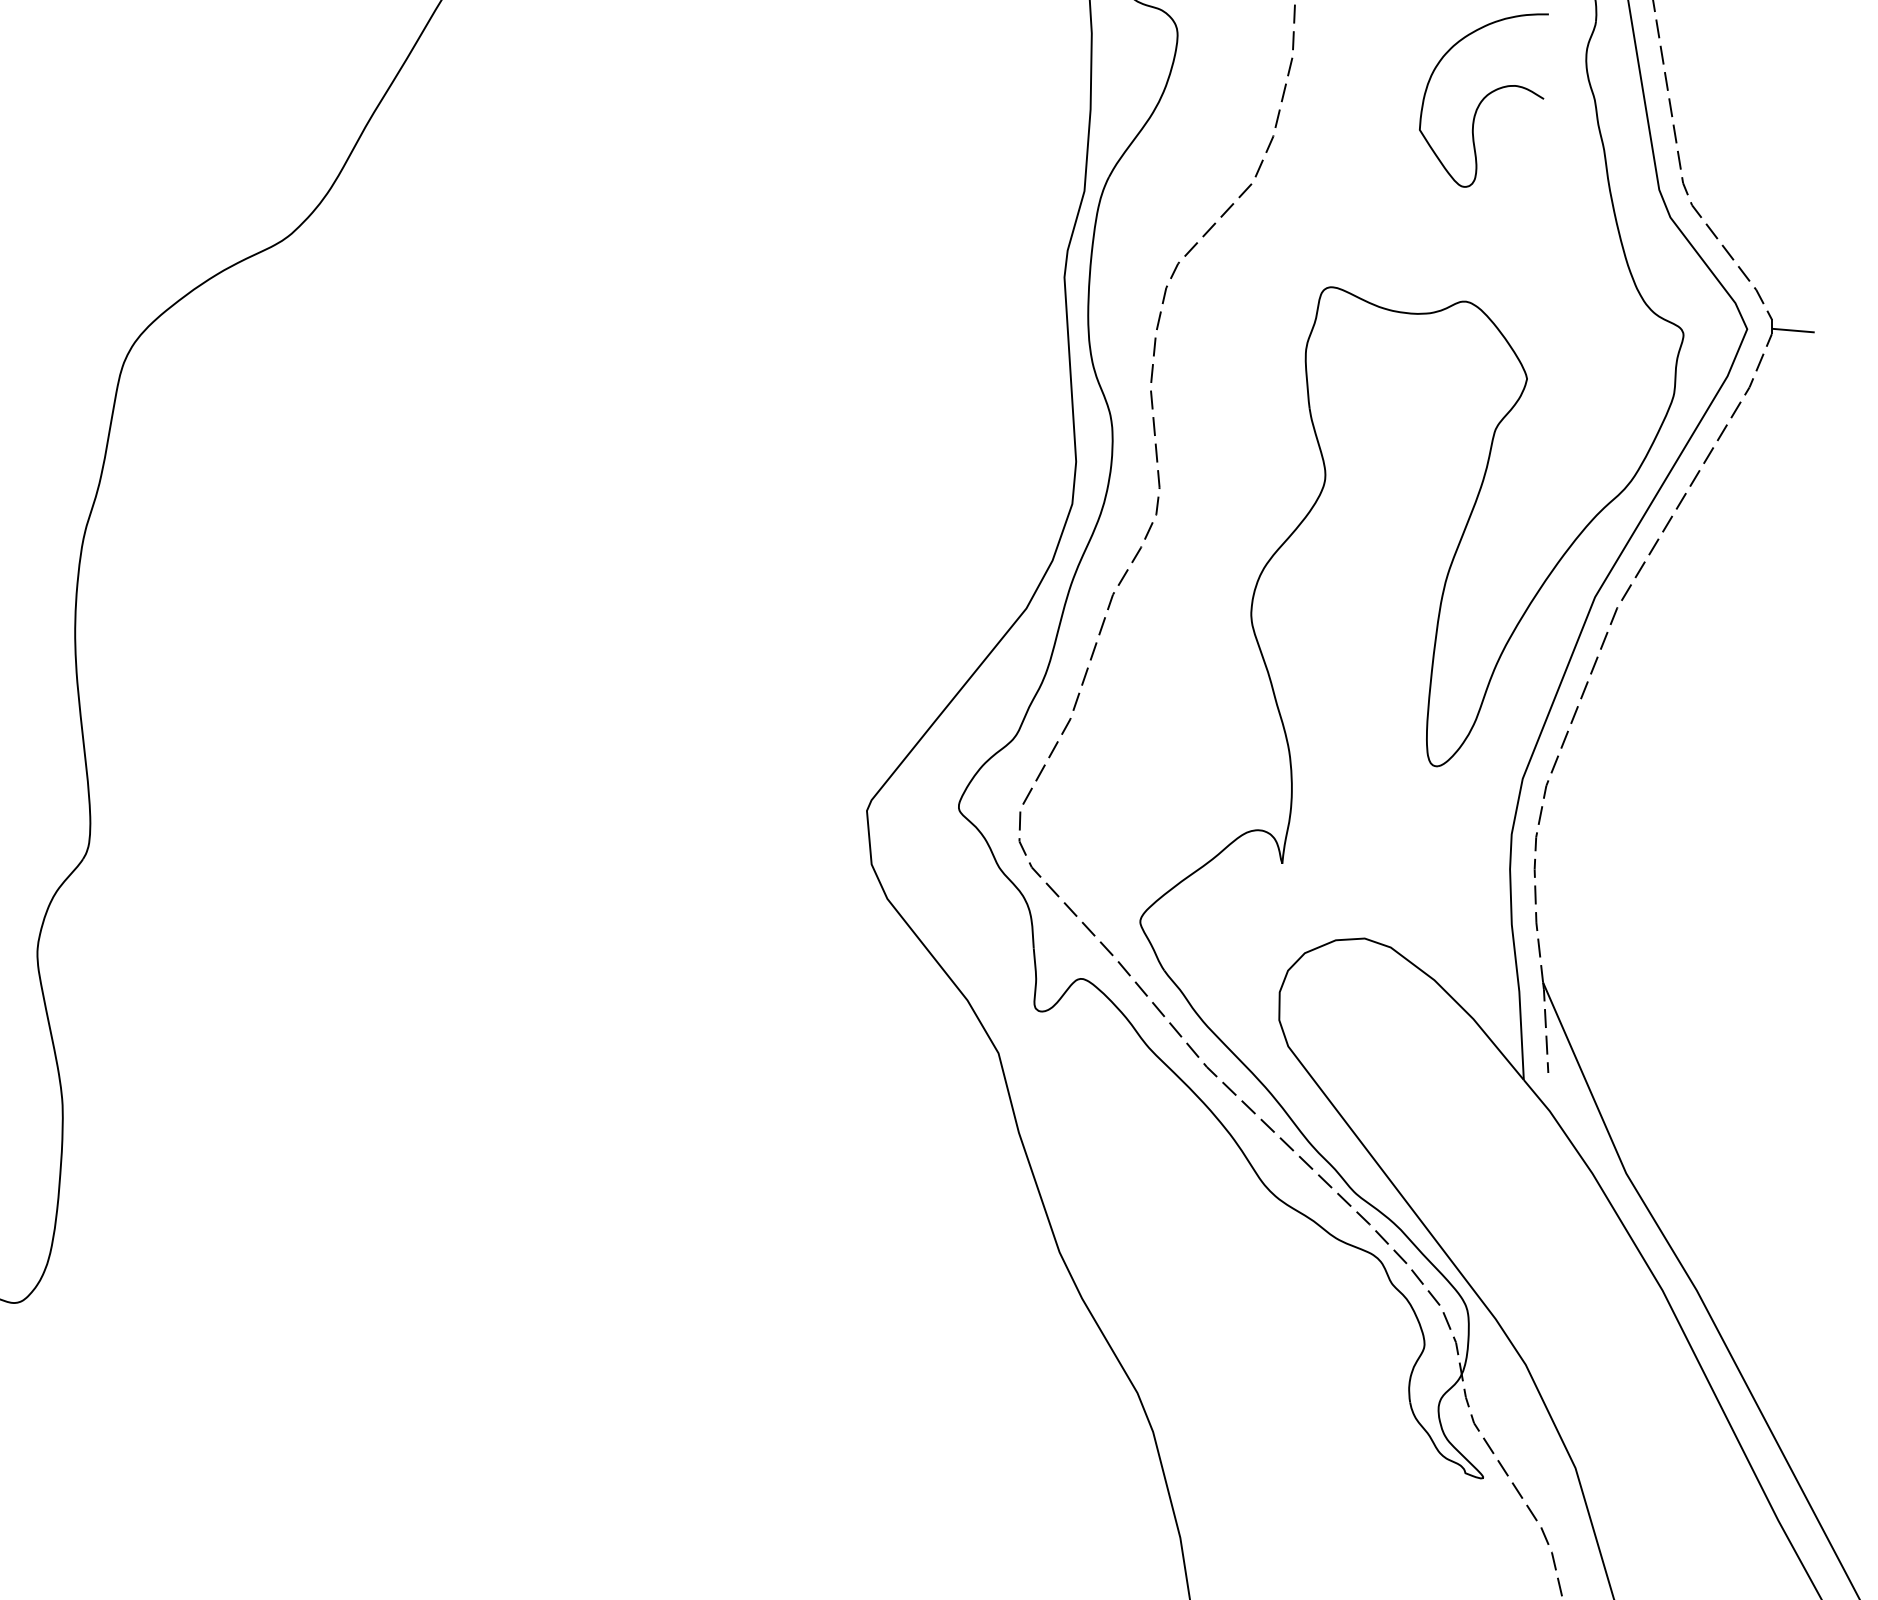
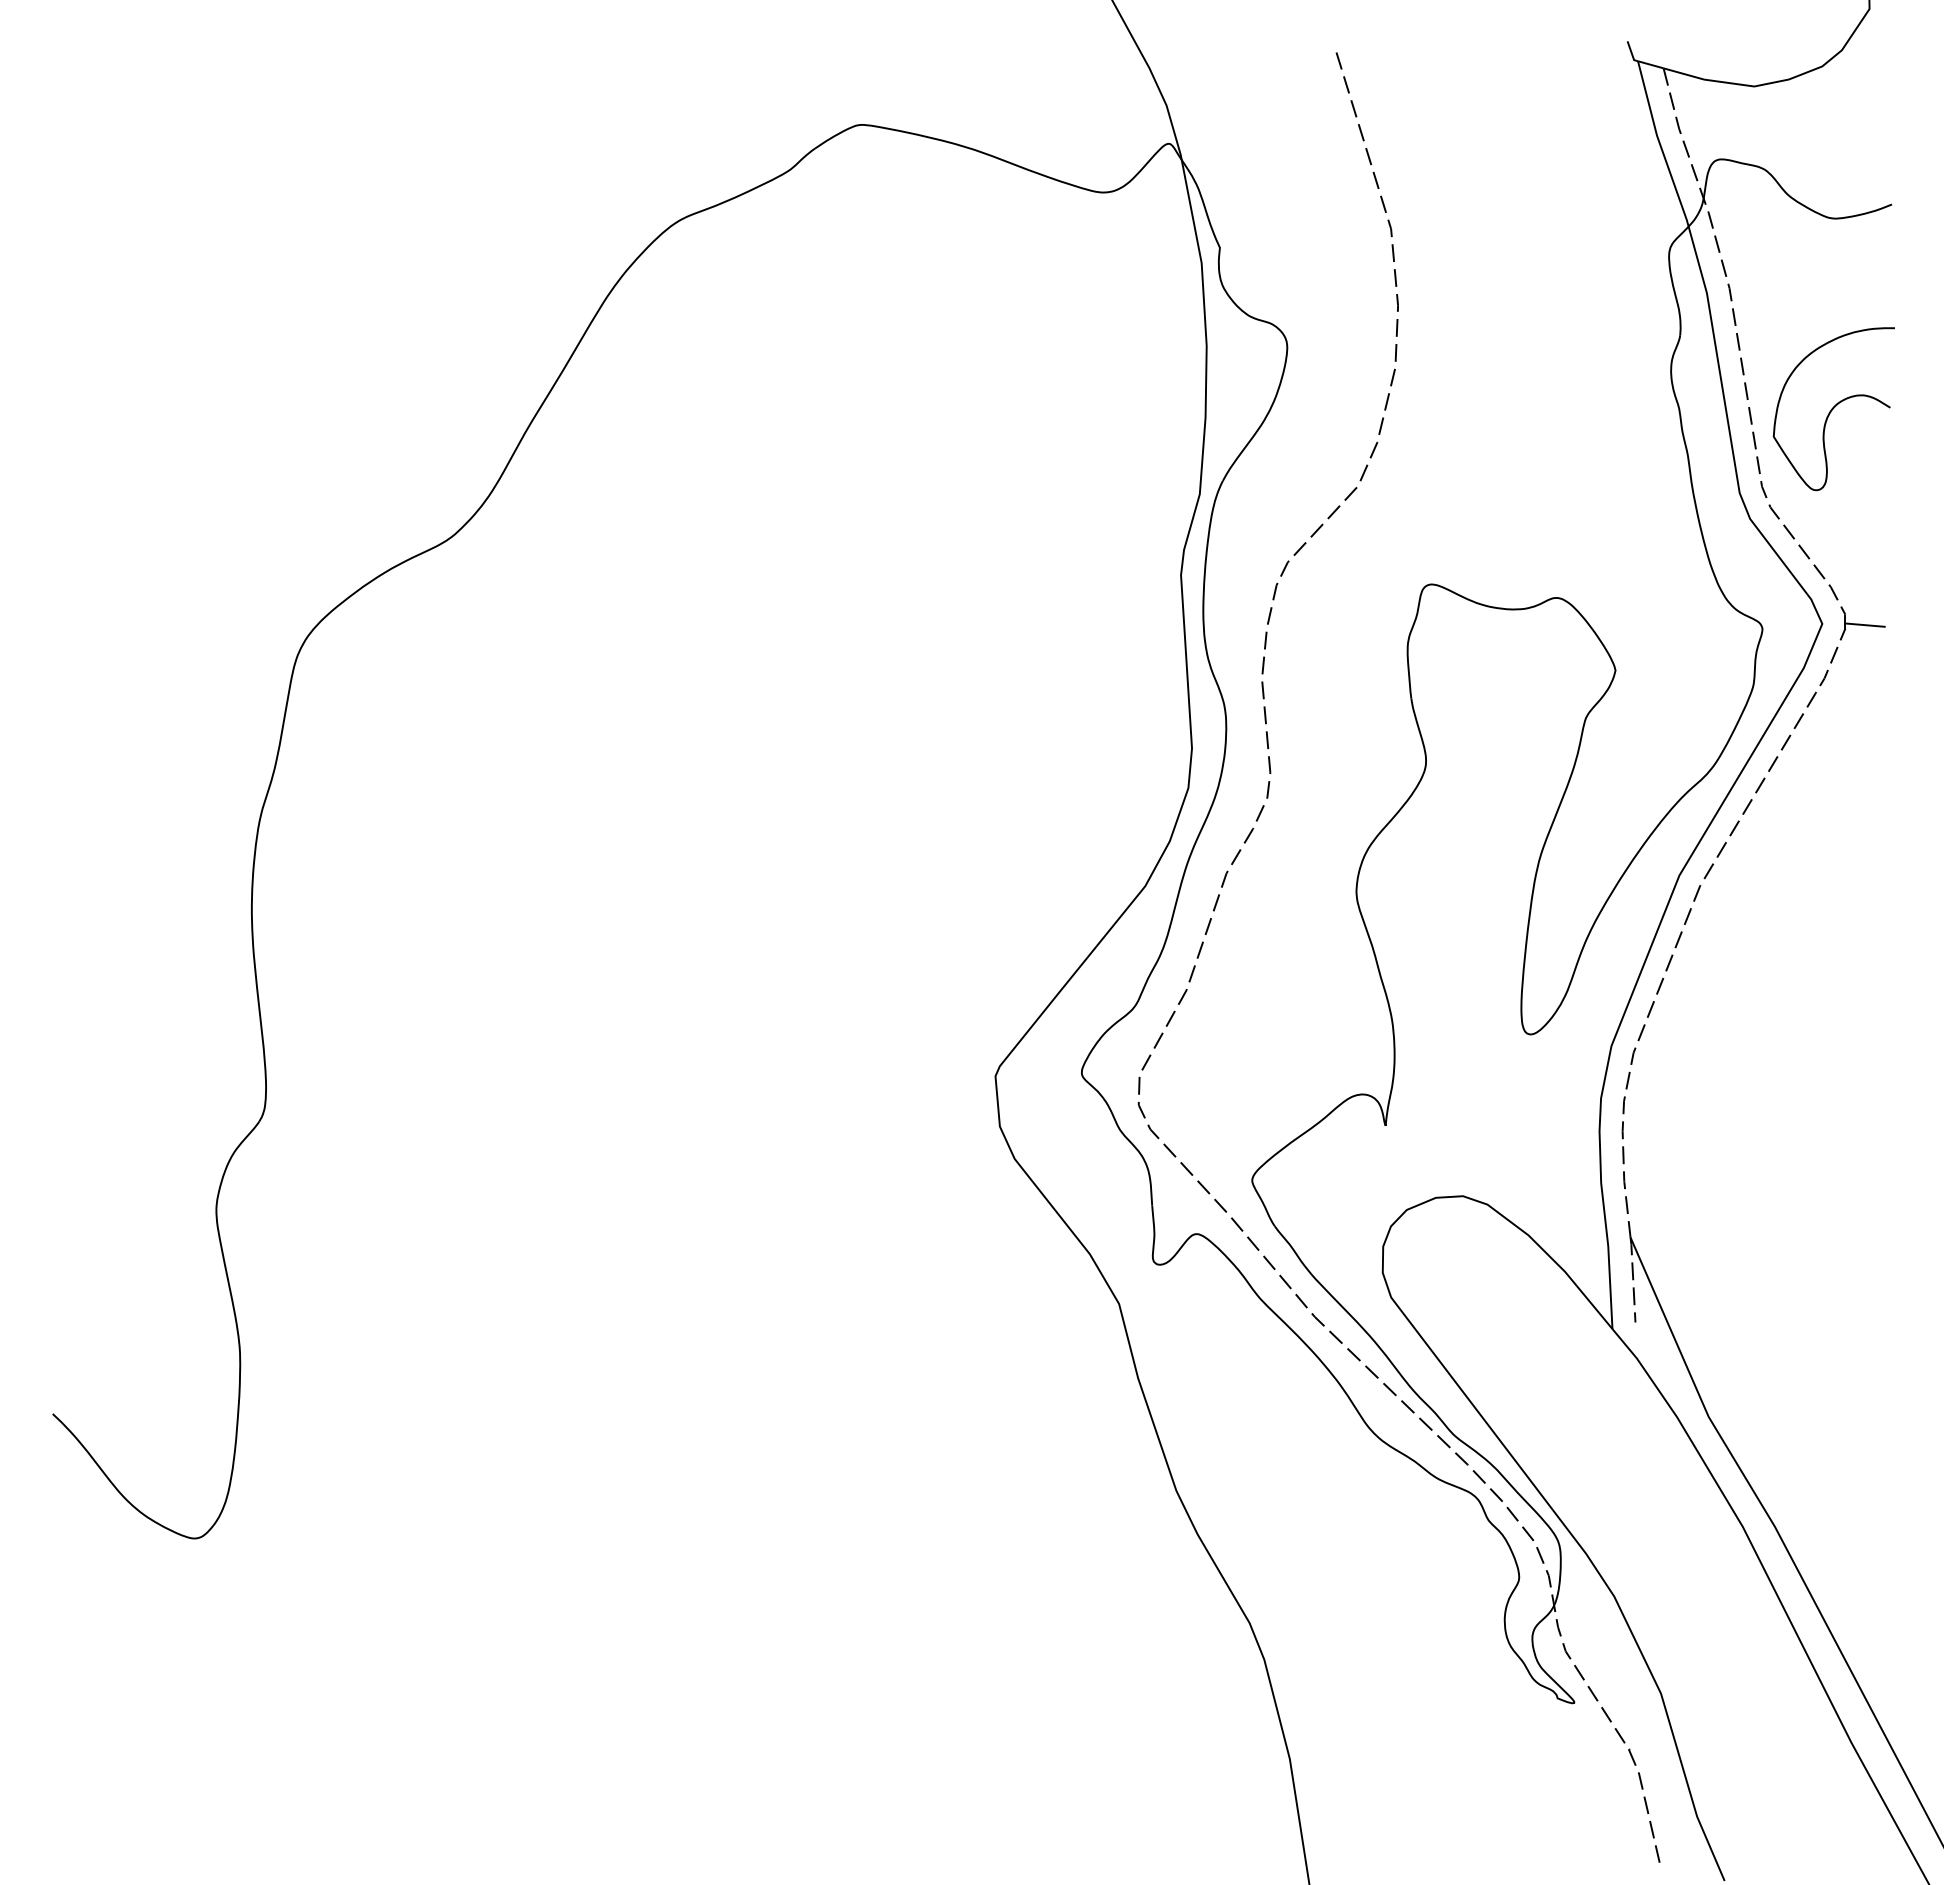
curve: (1483, 100) -> (1833, 409), moved

